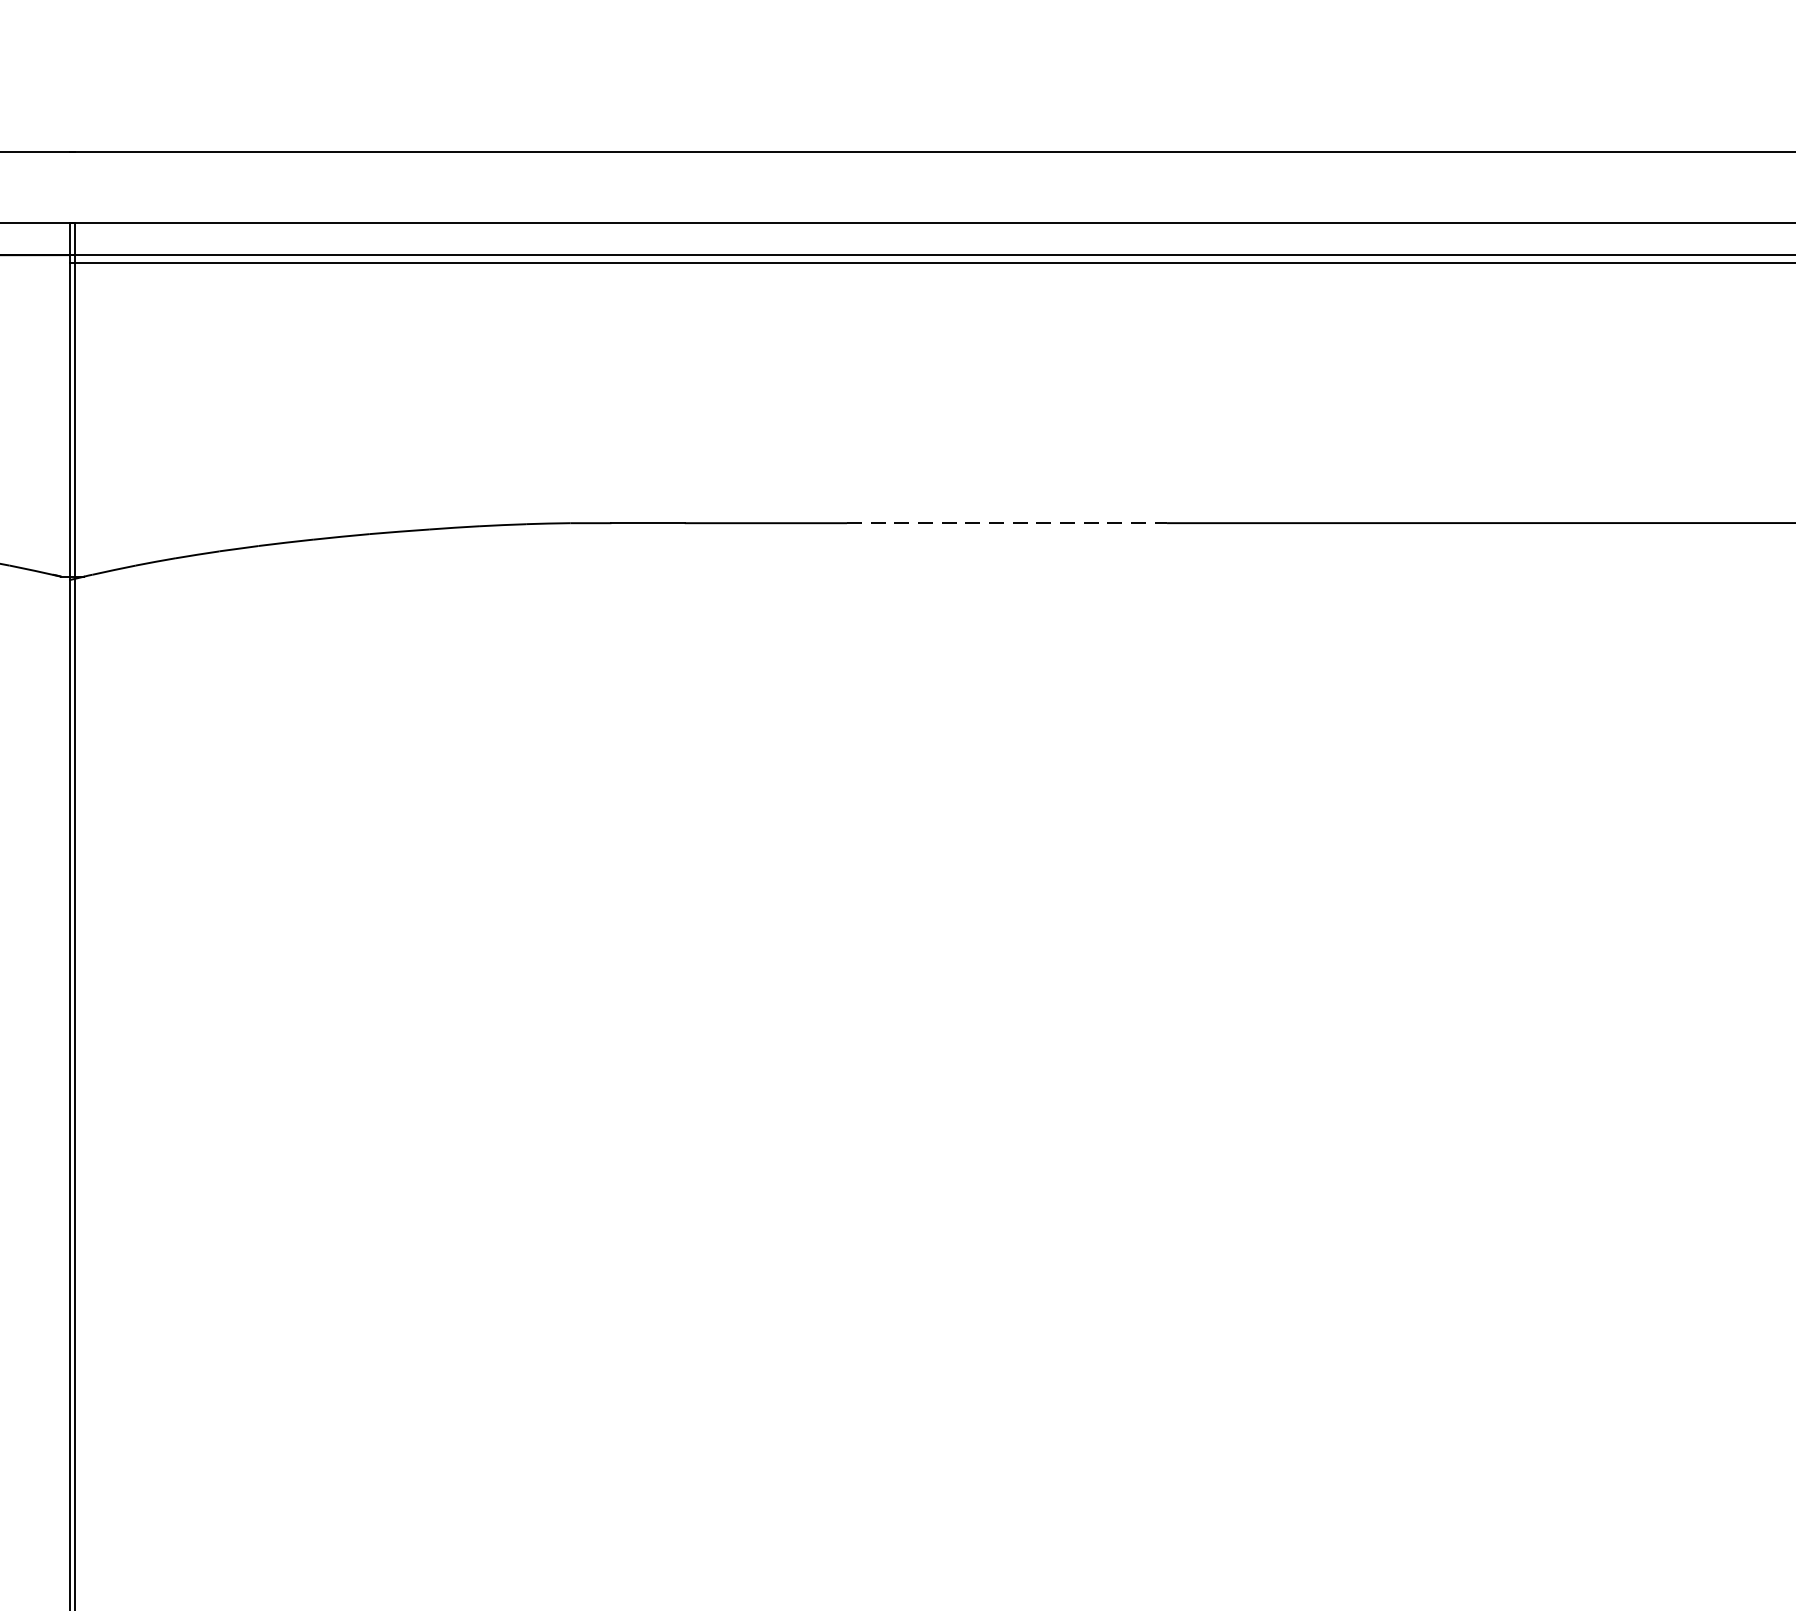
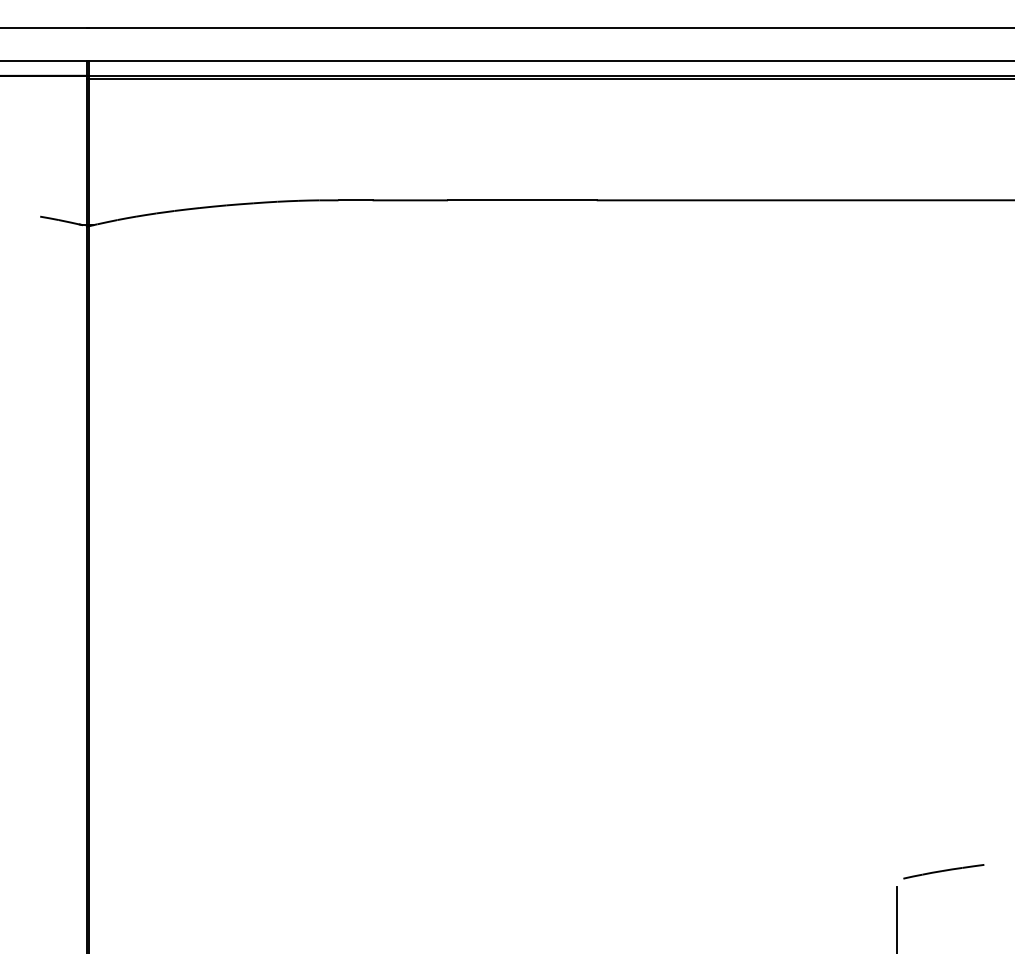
line: (1007, 523) -> (522, 200), dashed -> solid

